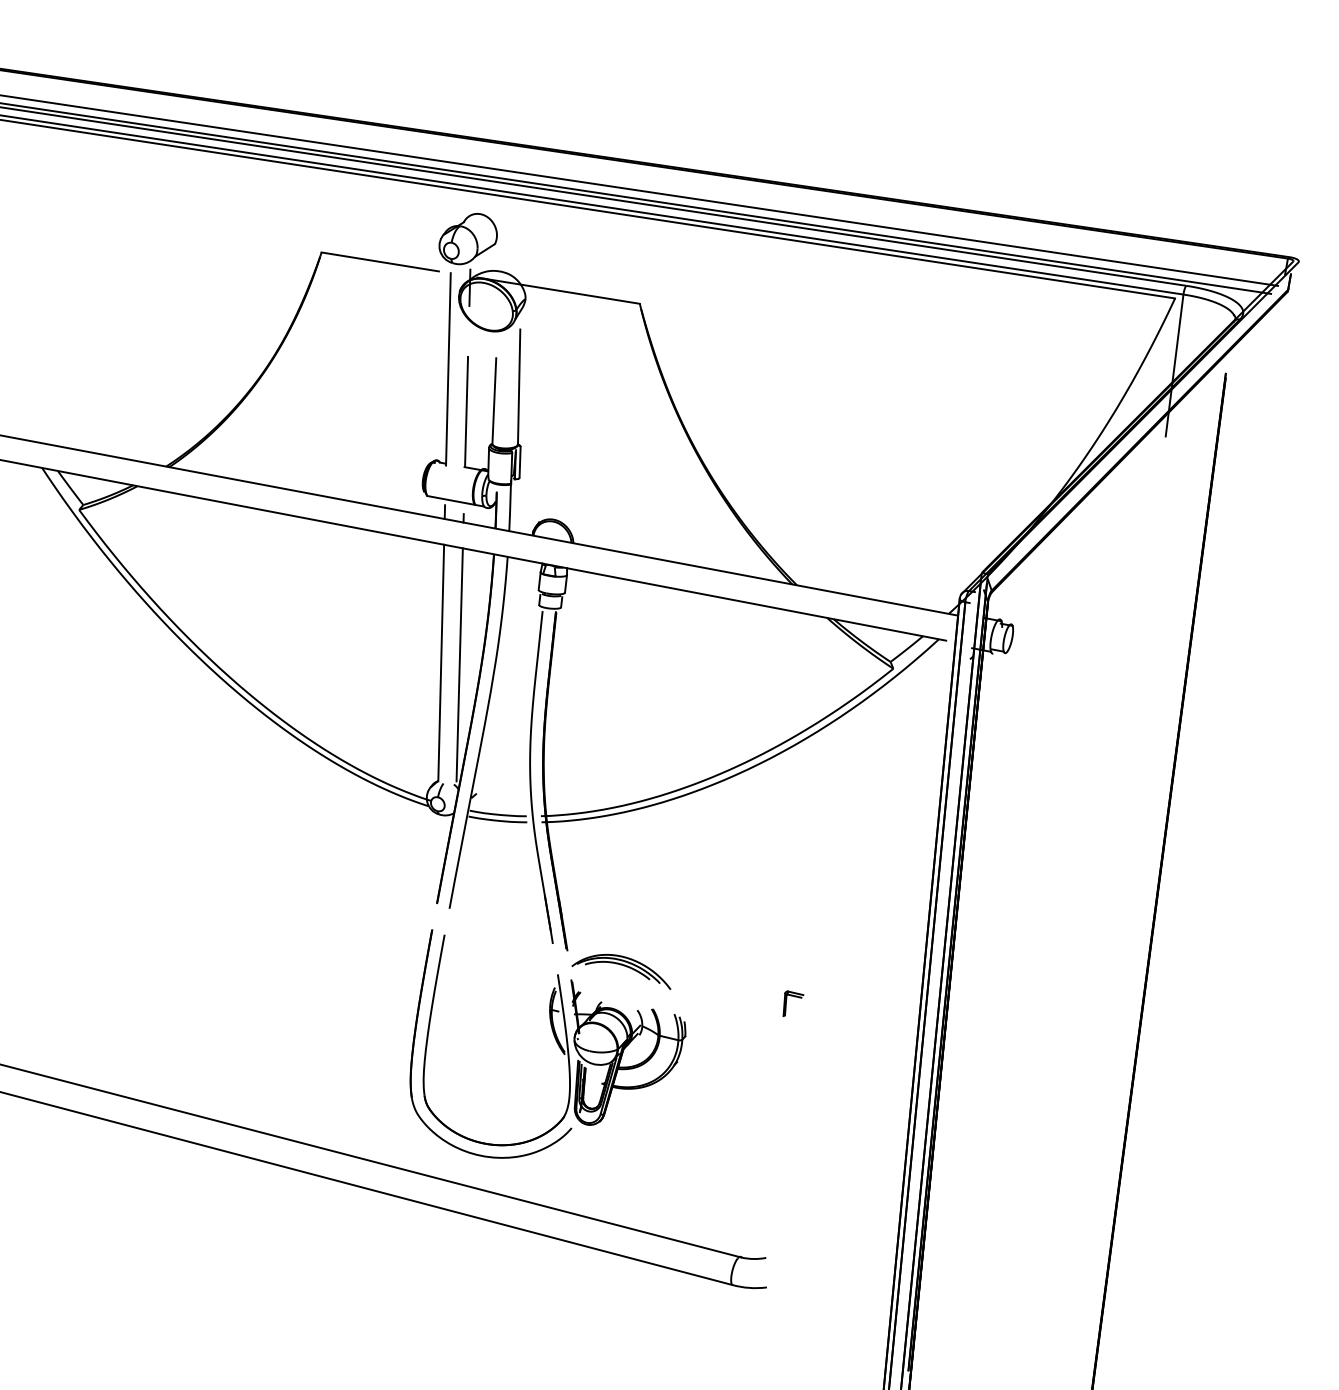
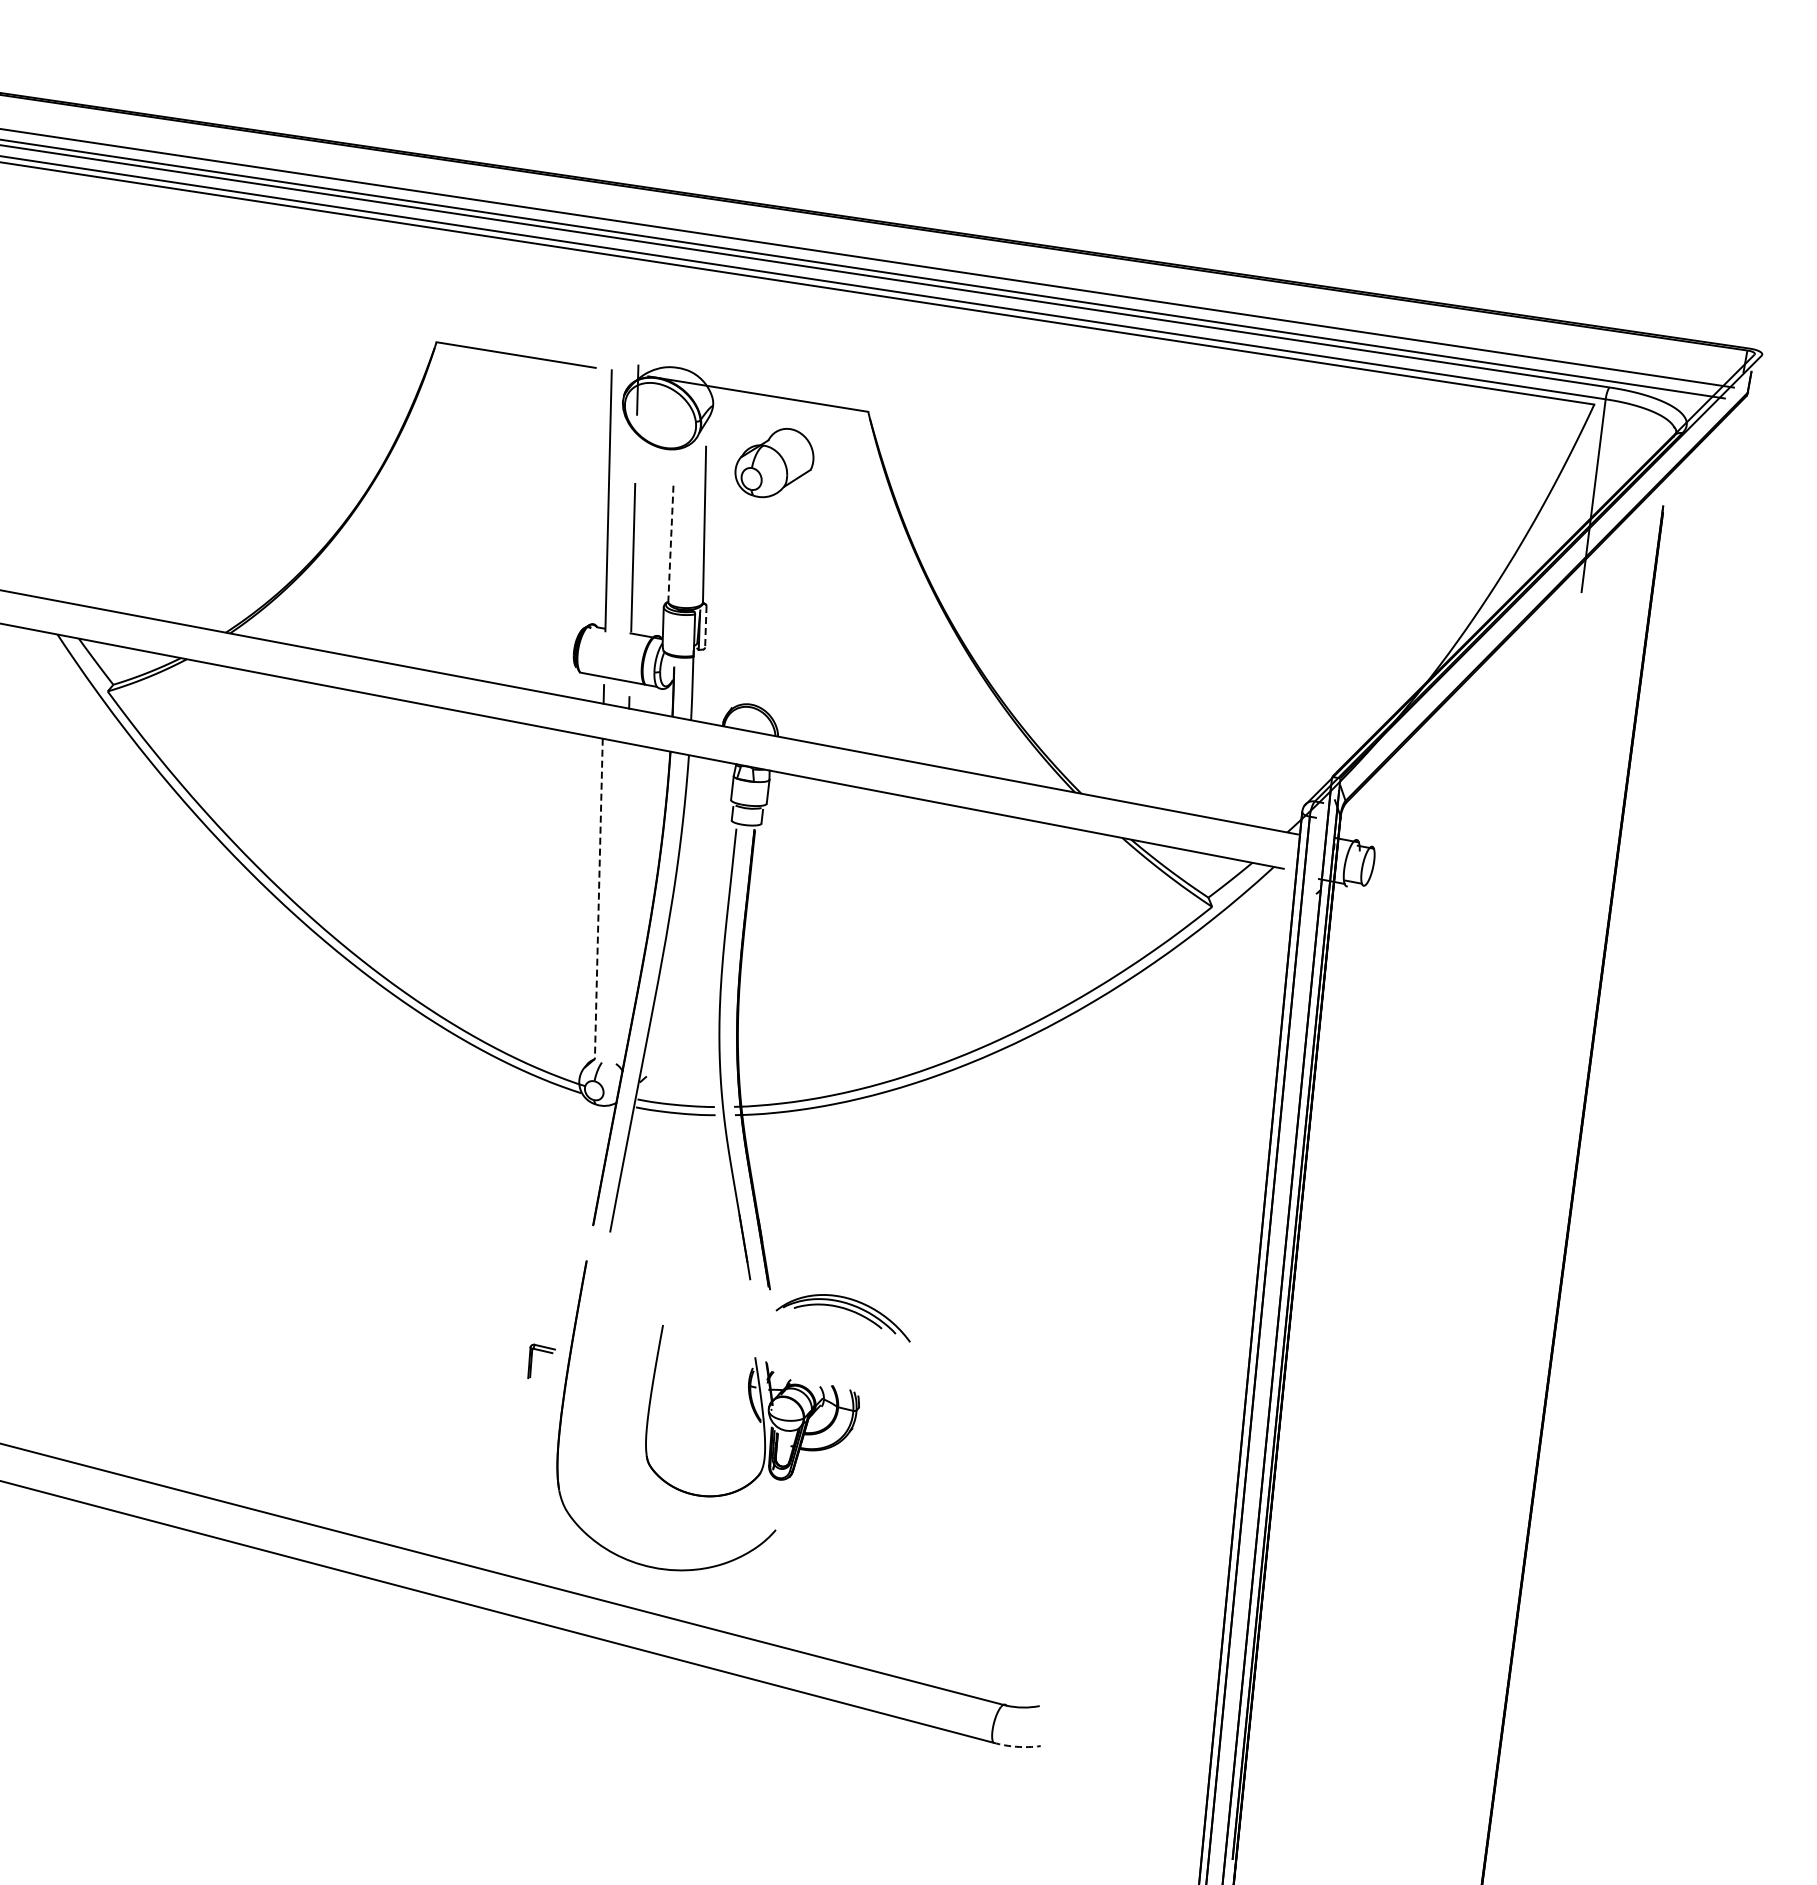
part: (468, 239) -> (774, 463), moved
line: (494, 401) -> (670, 544), solid -> dashed
line: (519, 462) -> (705, 626), solid -> dashed
line: (440, 663) -> (598, 899), solid -> dashed
line: (459, 664) -> (623, 901), removed
part: (795, 997) -> (544, 1352), moved
part: (554, 1040) -> (752, 1410), size x0.6
arc: (749, 1287) -> (1016, 1746), solid -> dashed

